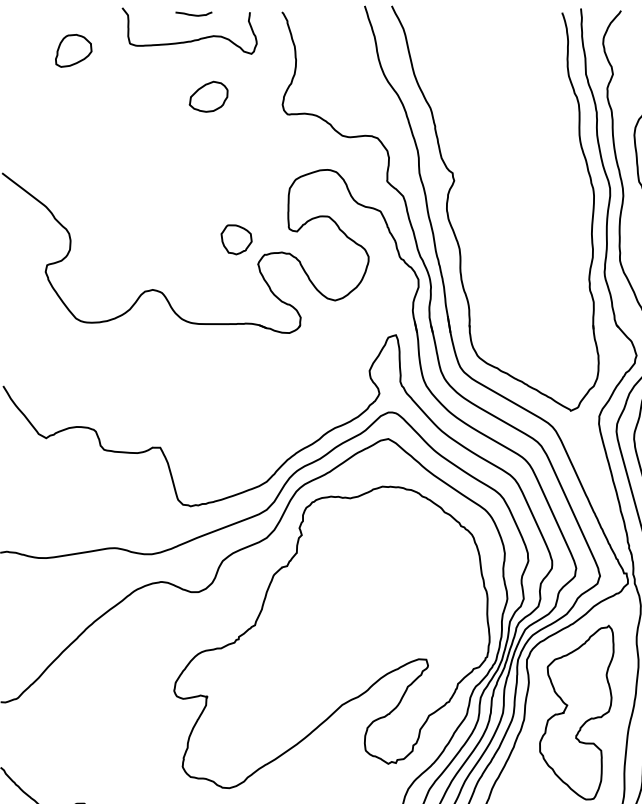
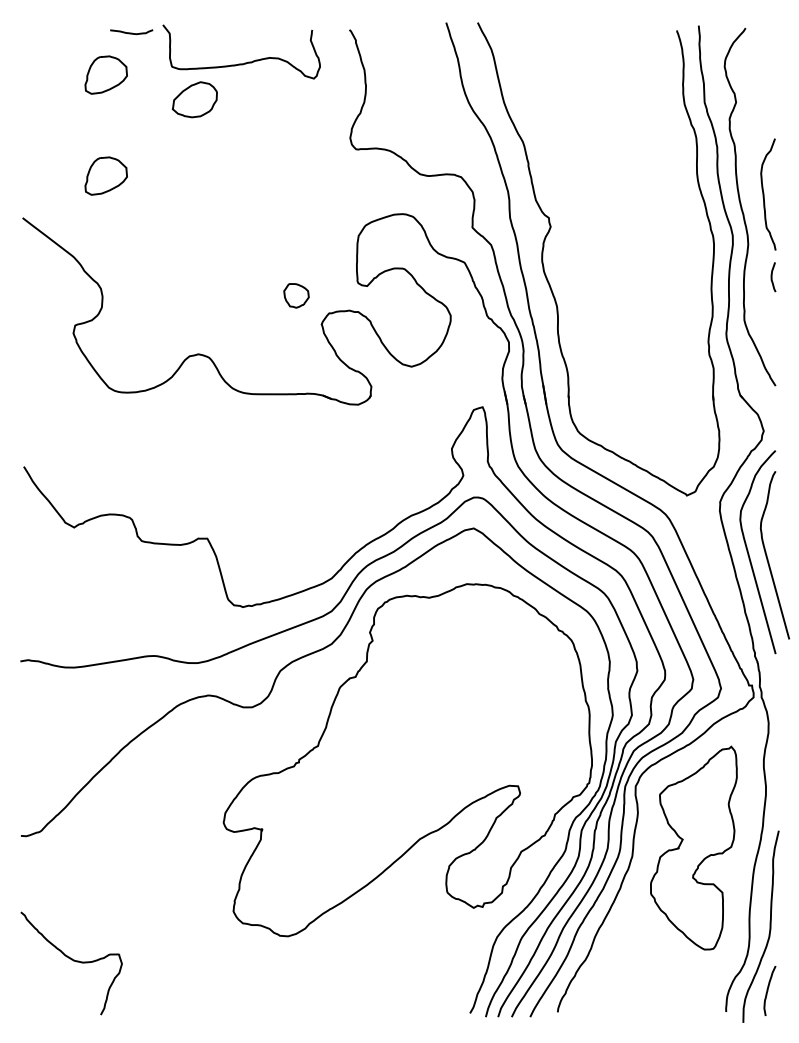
curve: (193, 14) -> (131, 32), moved
part: (208, 96) -> (194, 99), moved
part: (73, 136) -> (105, 175), added
part: (236, 239) -> (296, 295), size x0.7

